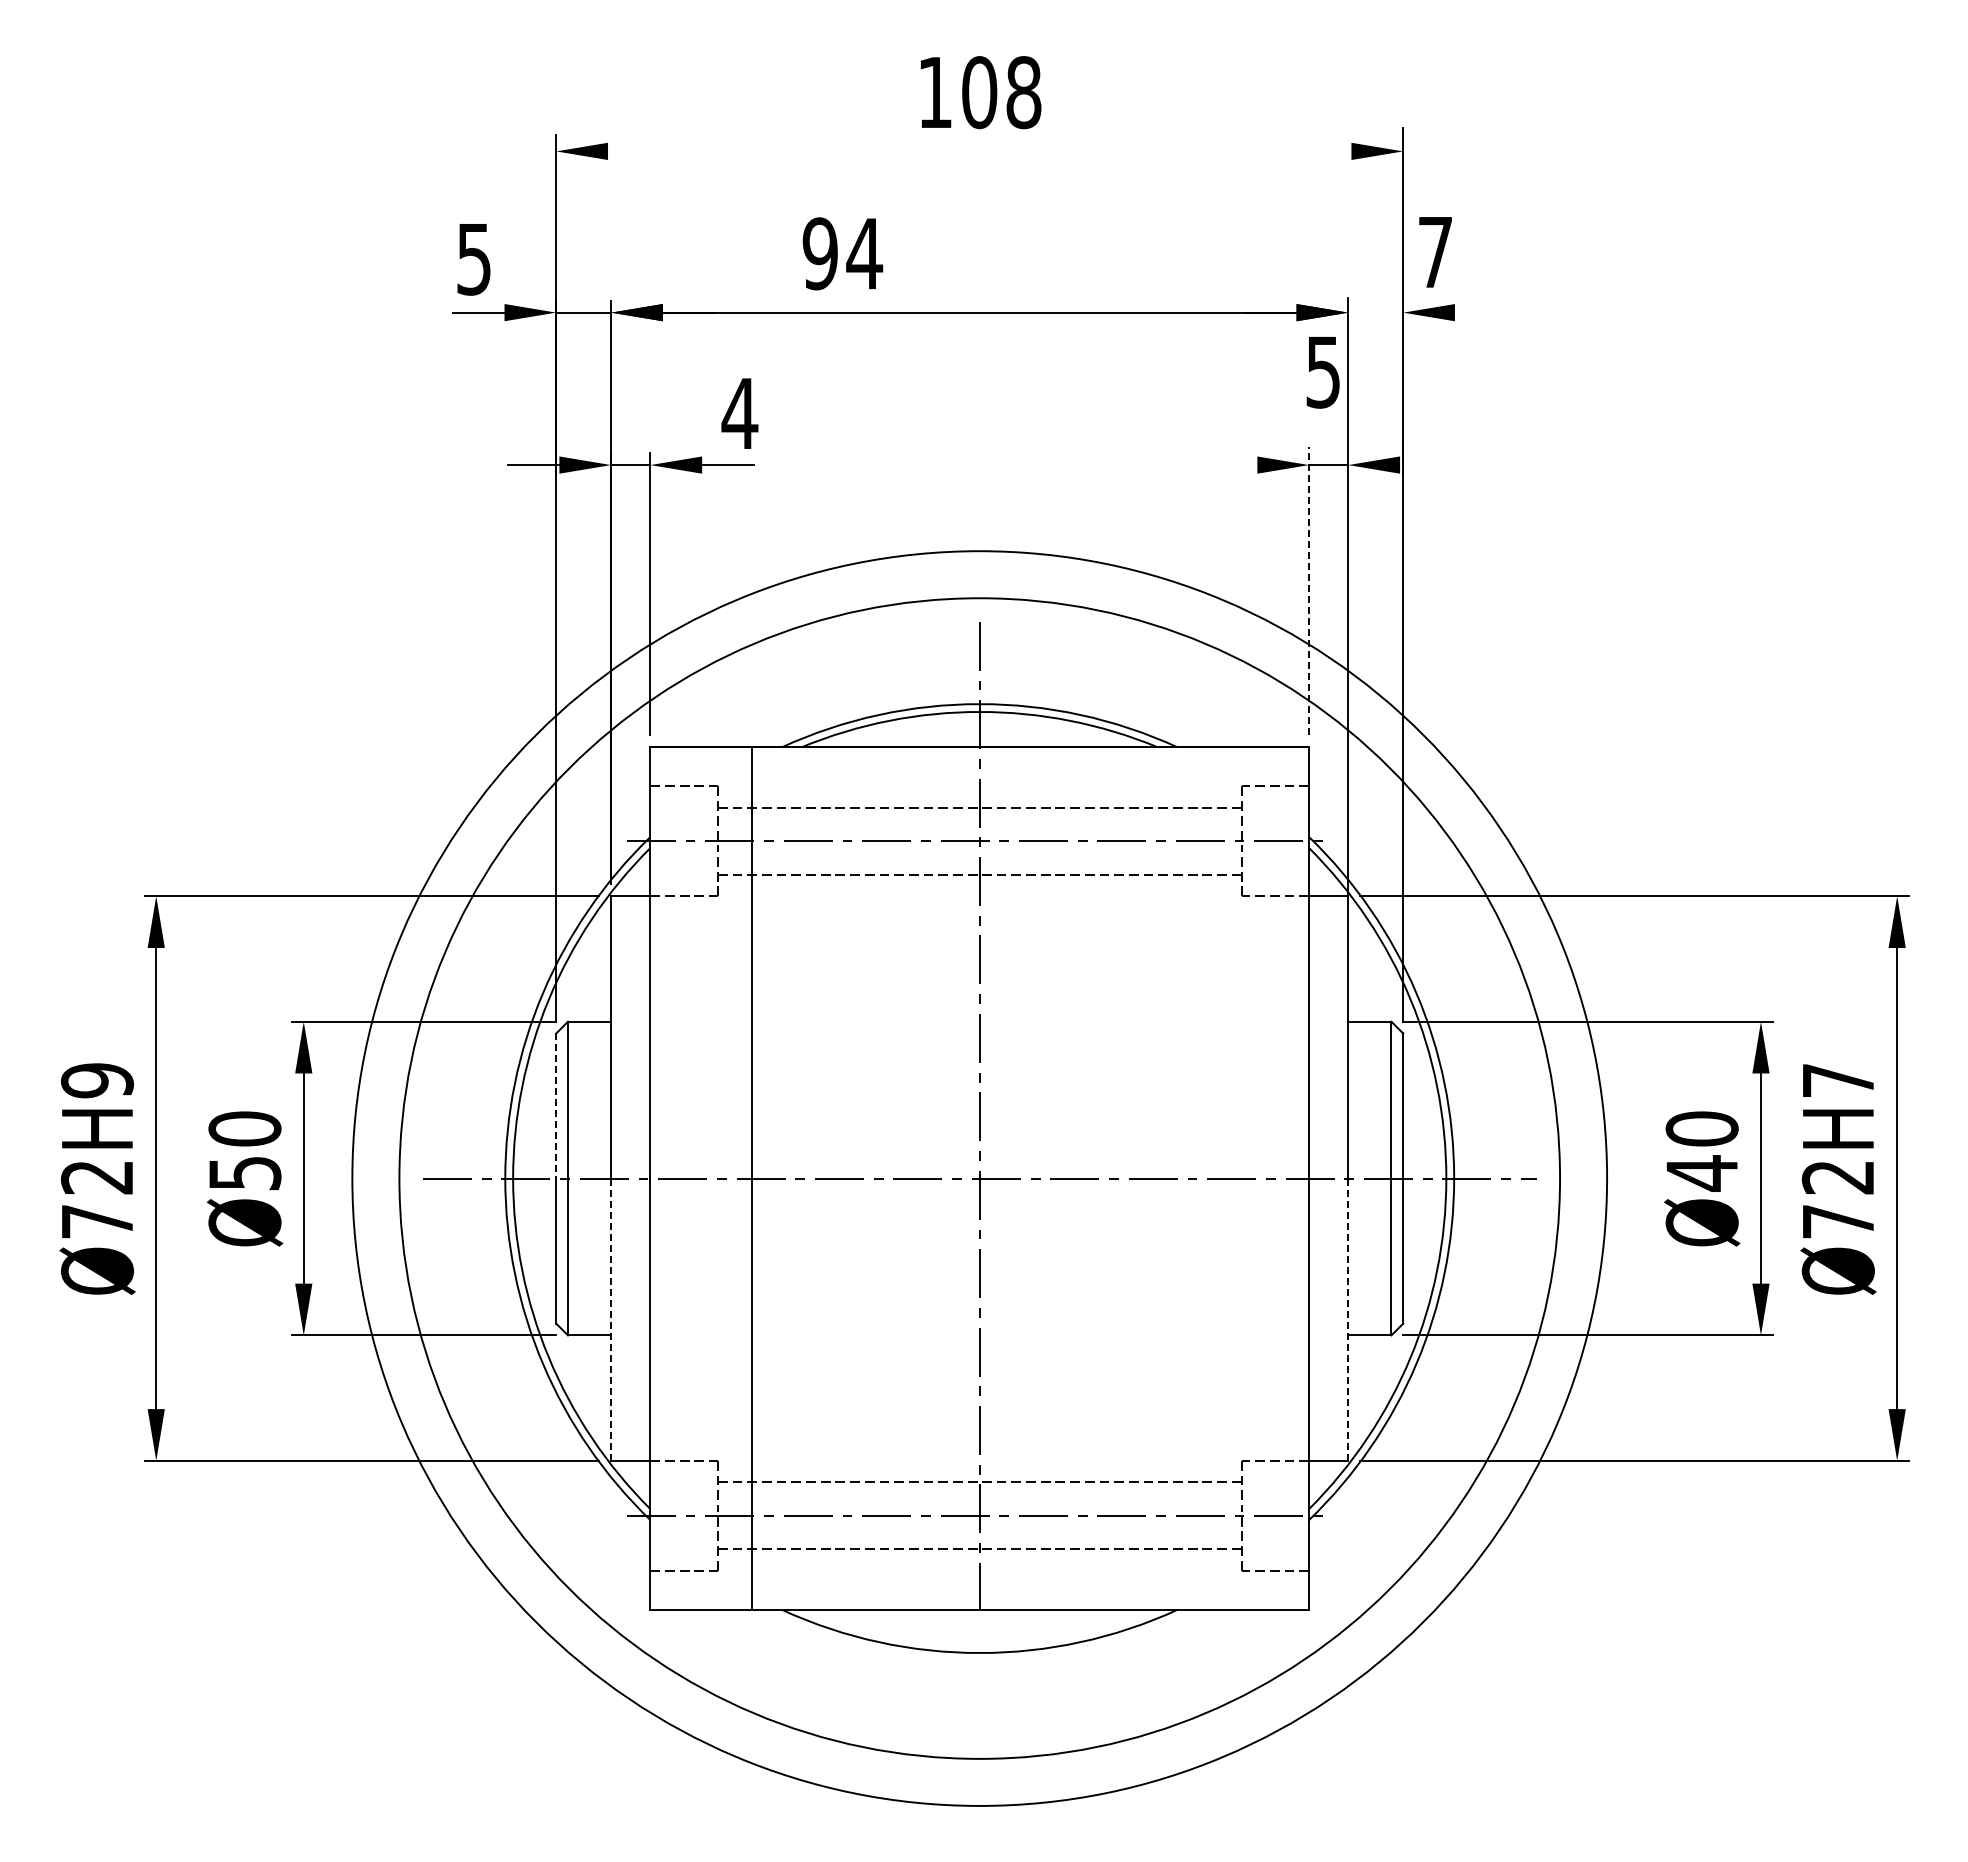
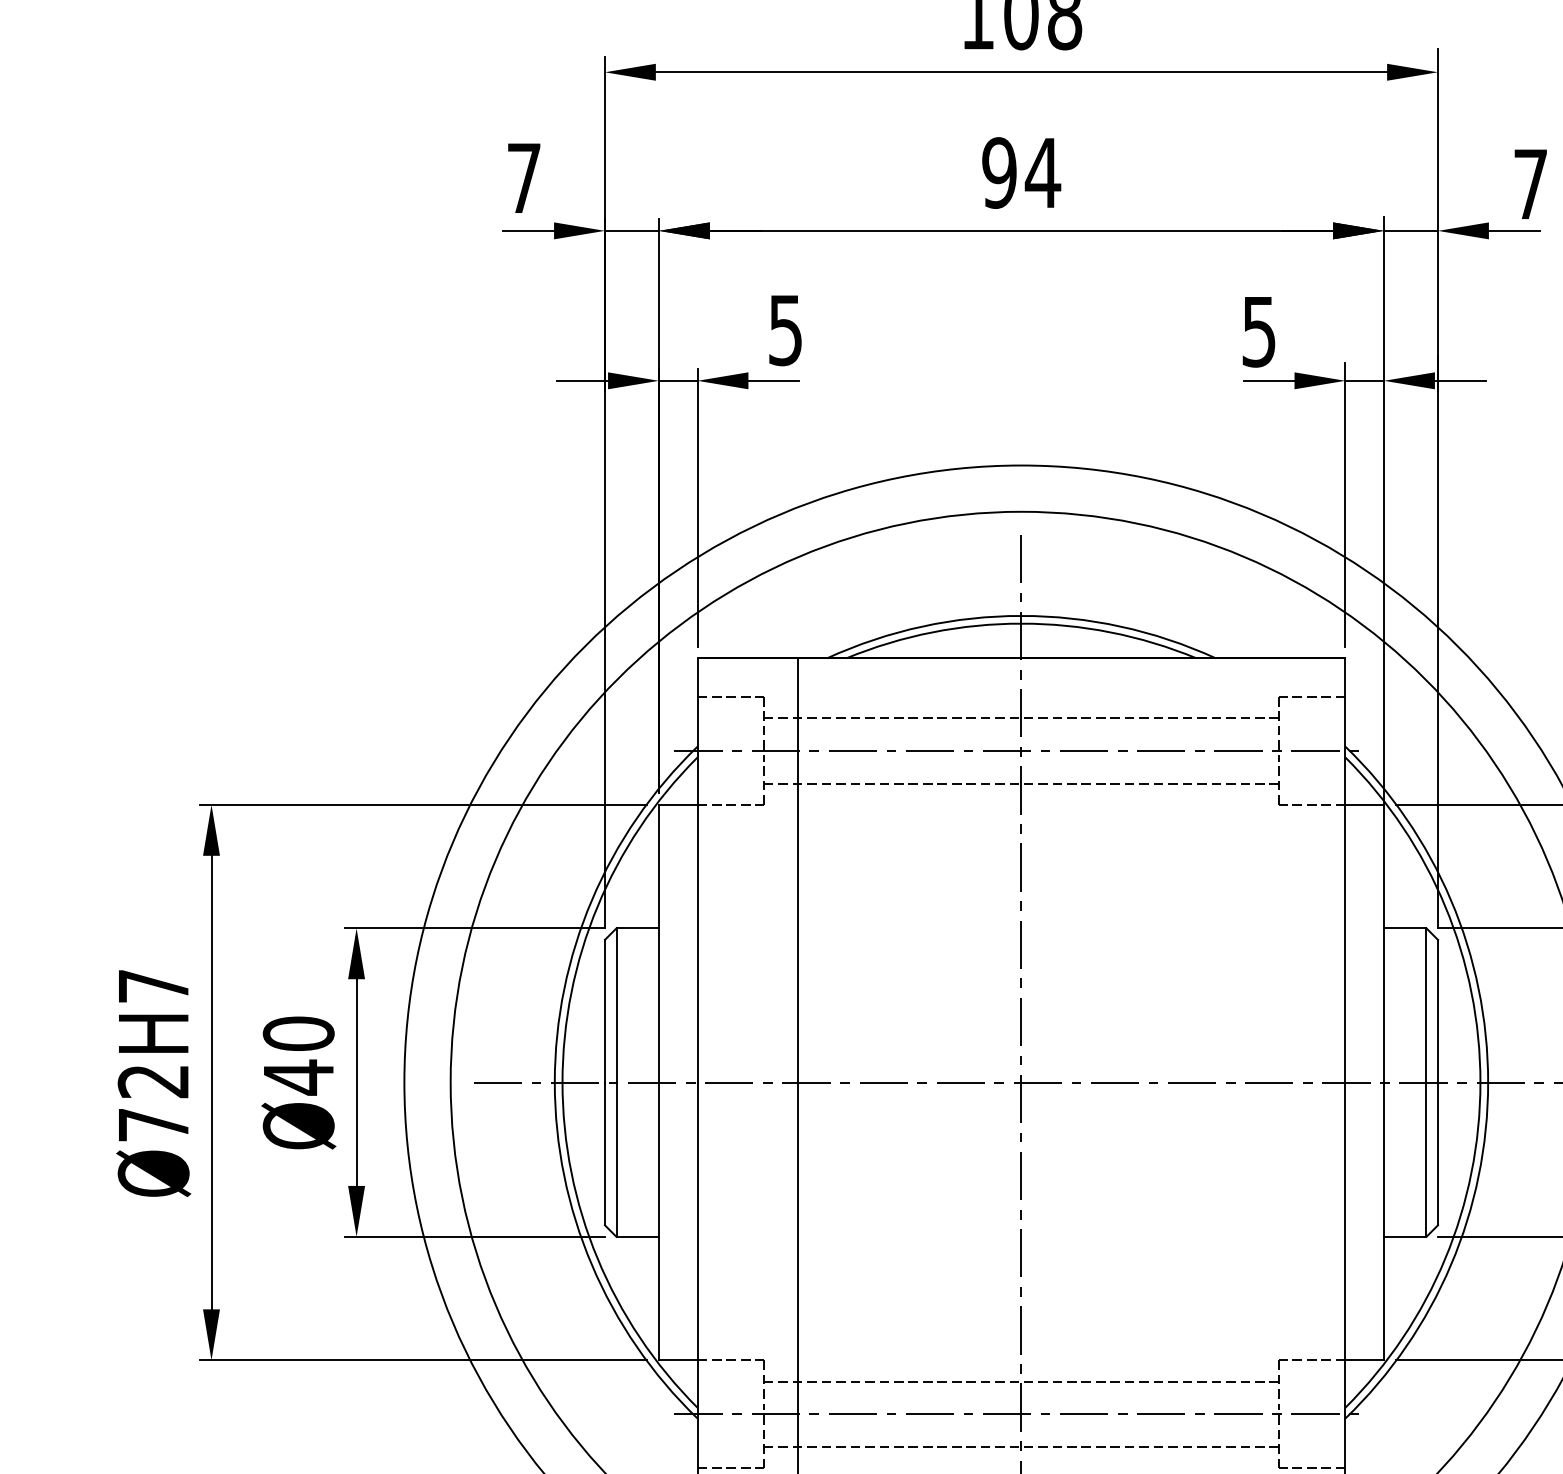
line: (979, 151) -> (1021, 72), added
text: (1435, 252) -> (1530, 184), moved
text: (842, 253) -> (1021, 172), moved
text: (473, 259) -> (523, 178), 5 -> 7
line: (1375, 312) -> (1410, 230), added
line: (1480, 312) -> (1514, 230), added
text: (1322, 372) -> (1258, 332), moved
text: (739, 414) -> (785, 331), 4 -> 5
line: (1231, 465) -> (1269, 381), added
line: (1425, 465) -> (1459, 381), added
line: (1309, 590) -> (1345, 504), dashed -> solid
text: (96, 1080) -> (152, 986), Ø72H9 -> Ø72H7
line: (556, 1106) -> (605, 1011), dashed -> solid
text: (245, 1173) -> (299, 1077), Ø50 -> Ø40
line: (611, 1319) -> (659, 1221), dashed -> solid
line: (1348, 1319) -> (1384, 1221), dashed -> solid

